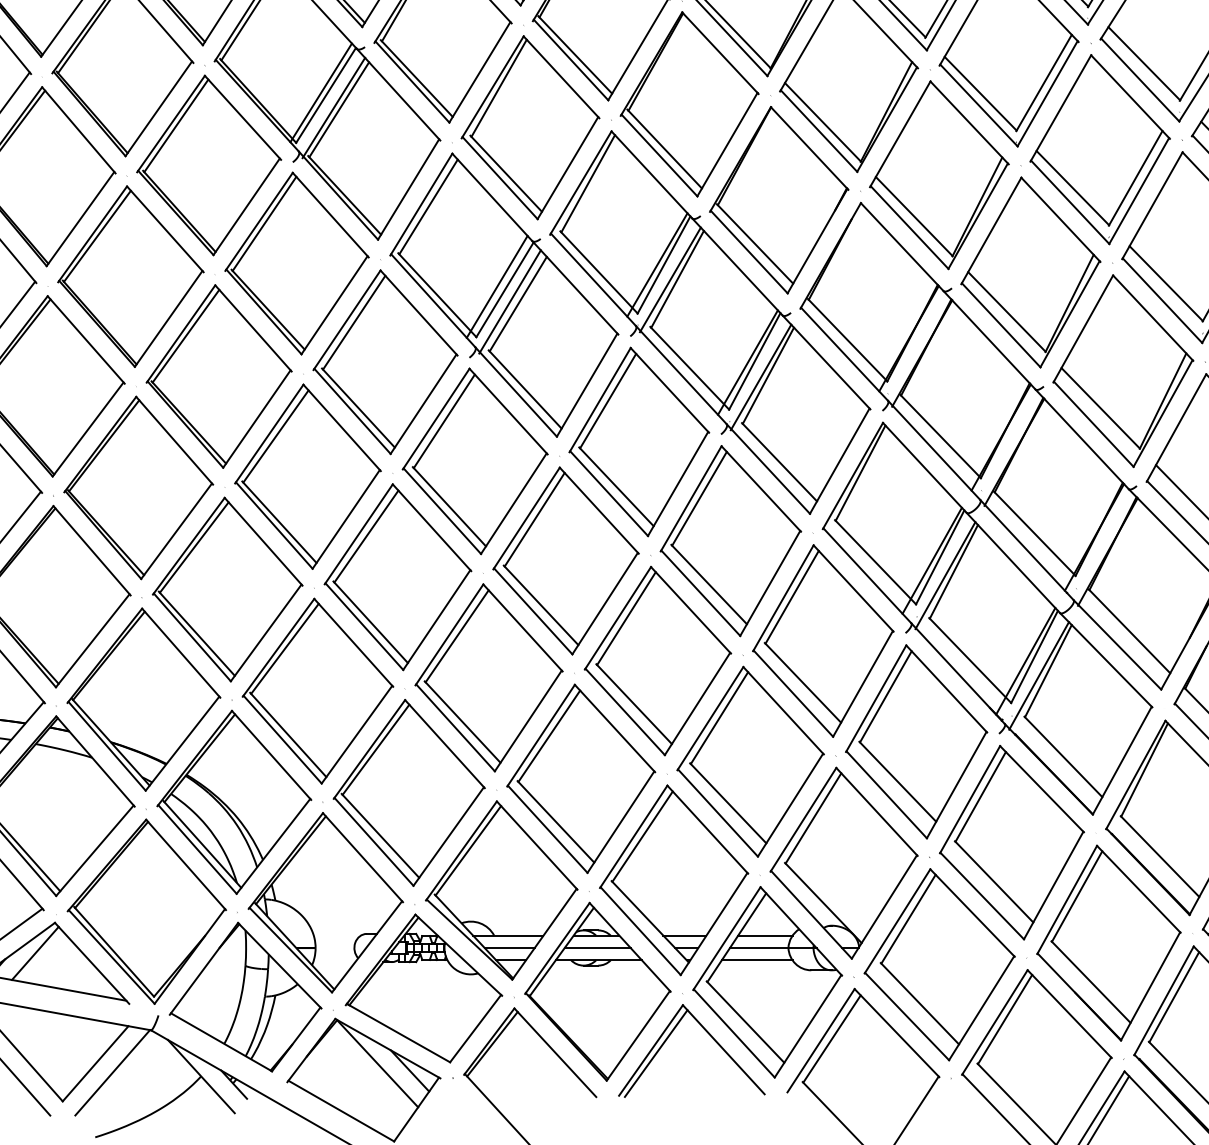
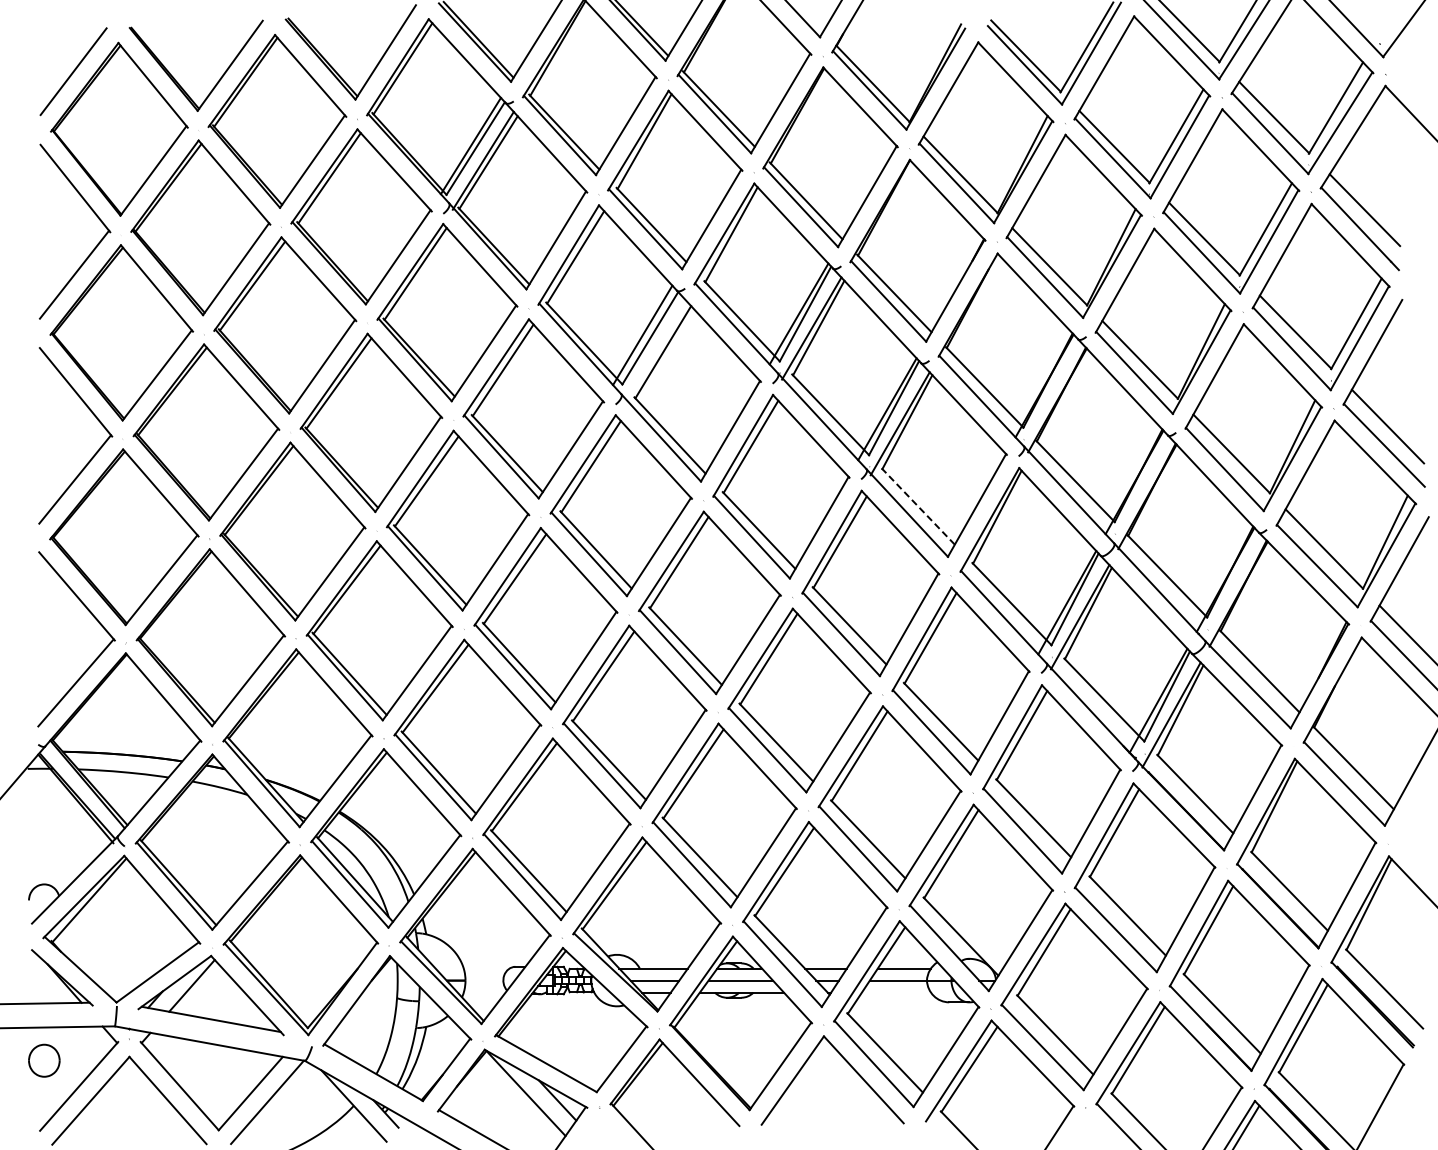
line: (510, 301) -> (655, 349), removed
line: (779, 462) -> (918, 506), solid -> dashed
line: (756, 960) -> (895, 992), removed
line: (655, 1053) -> (797, 1083), removed

